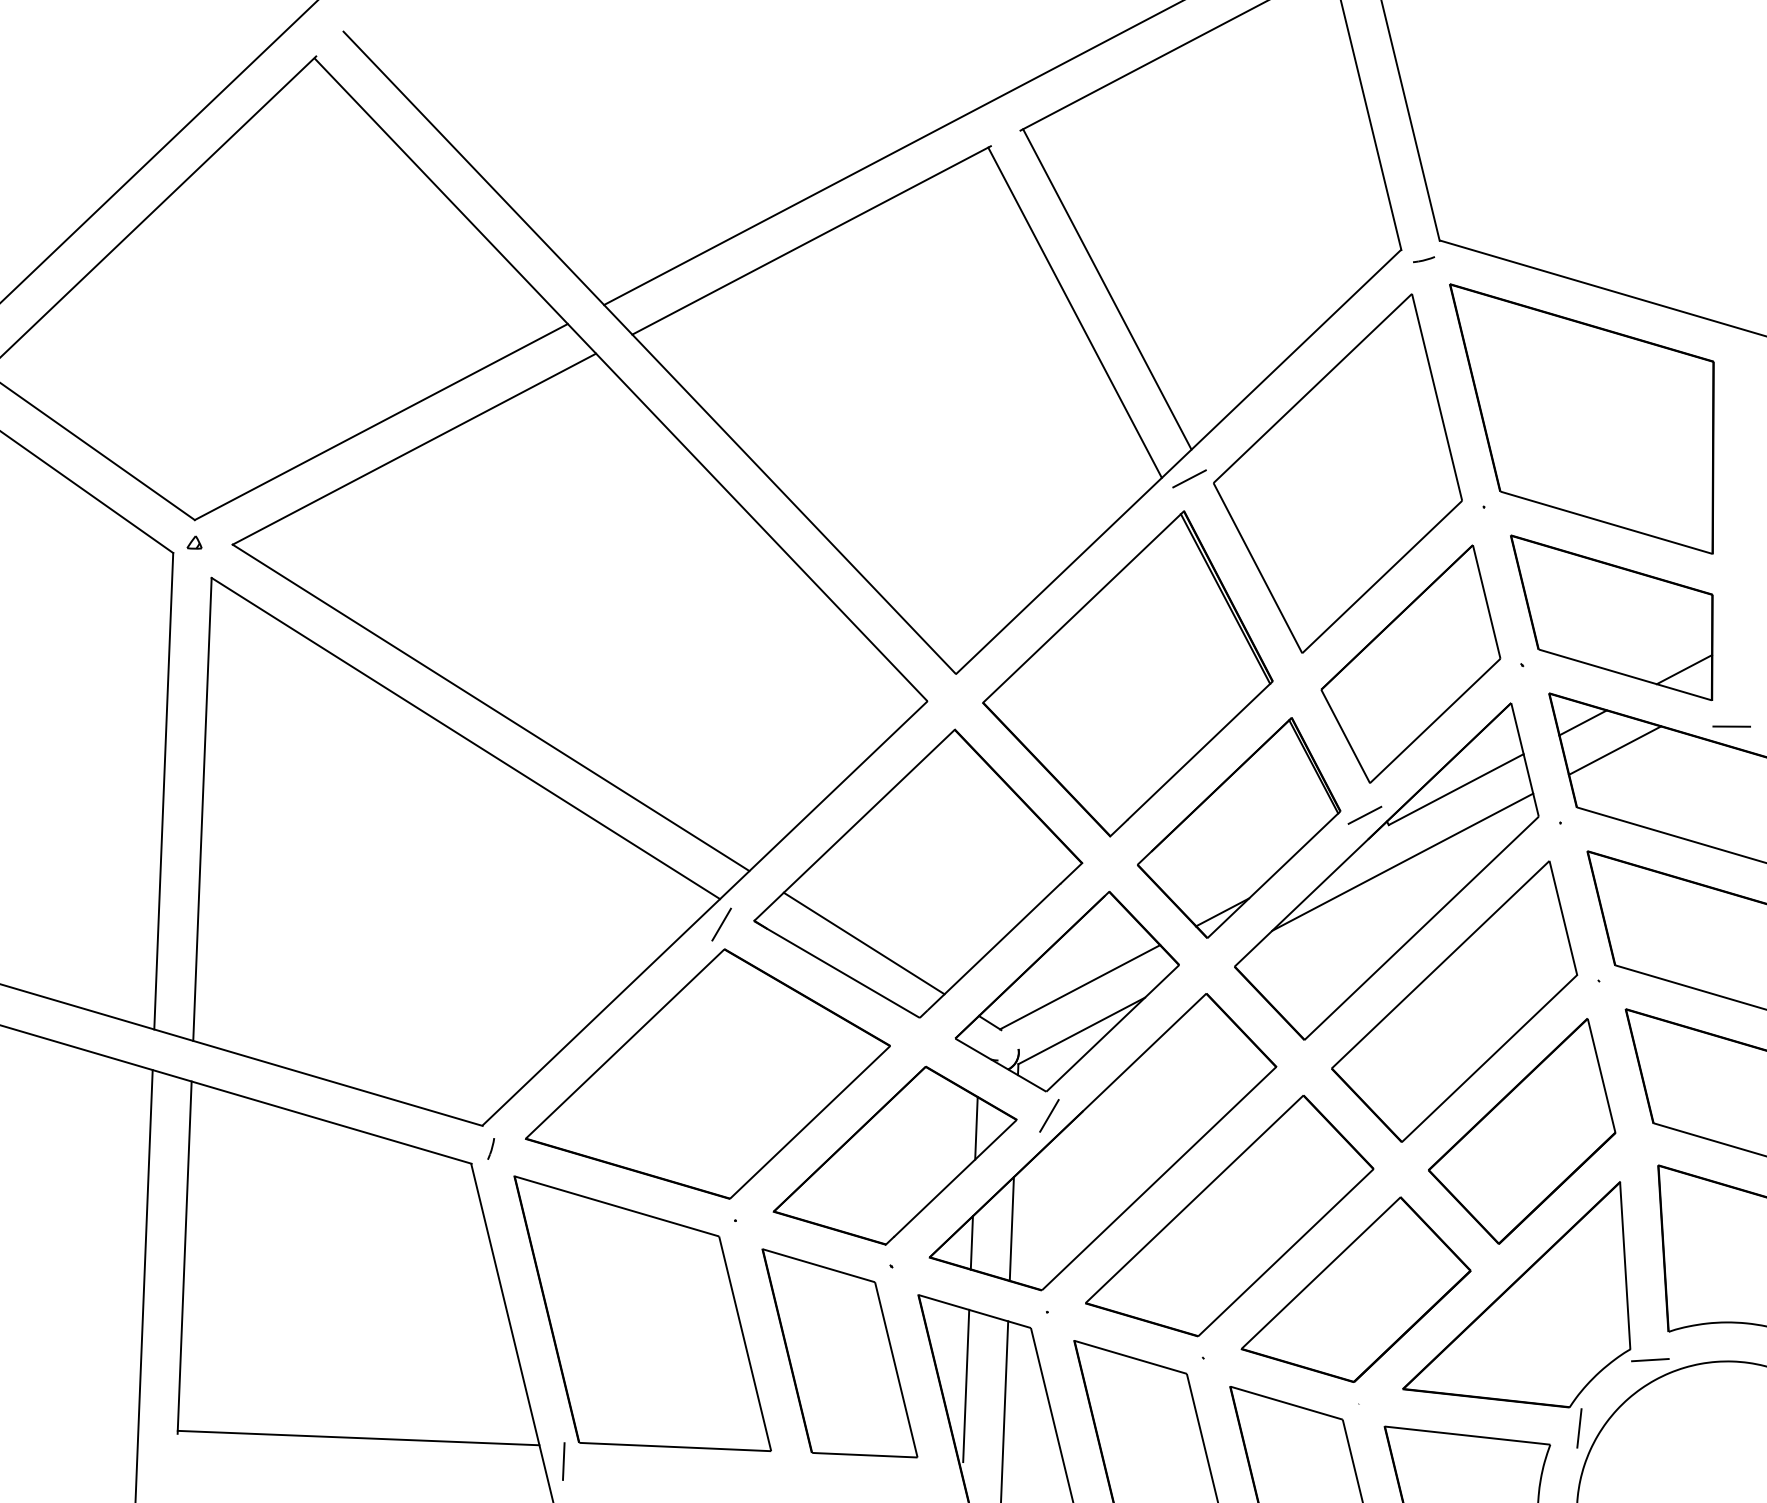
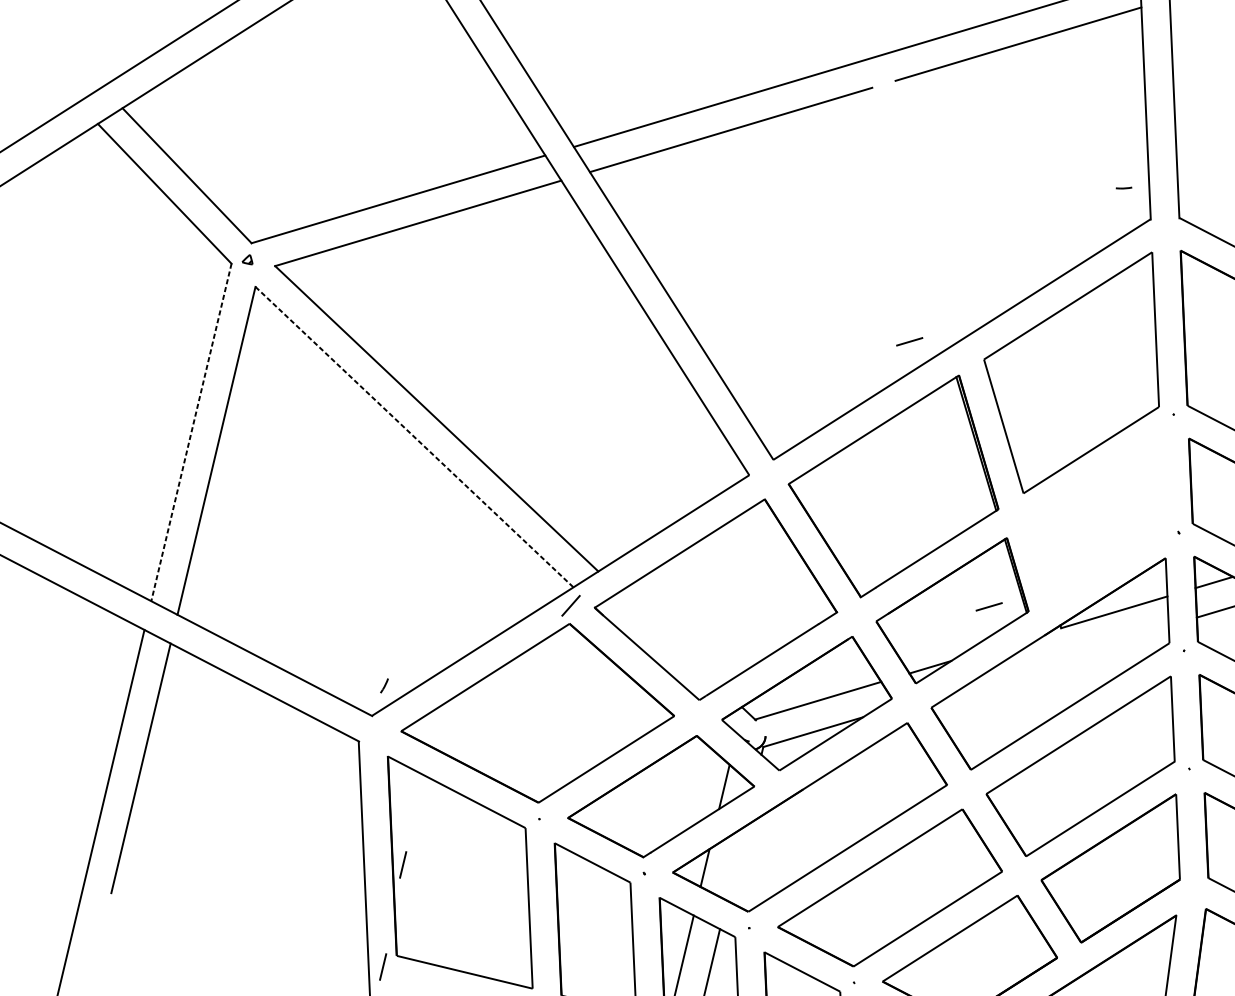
line: (1424, 259) -> (1124, 187), moved
line: (1107, 289) -> (935, 206), removed
line: (1074, 312) -> (908, 218), removed
line: (1189, 478) -> (909, 341), moved
part: (1410, 663) -> (1099, 515), removed
line: (465, 738) -> (414, 437), solid -> dashed
line: (163, 791) -> (191, 432), solid -> dashed
line: (1364, 814) -> (988, 606), moved
line: (1402, 861) -> (1065, 656), removed
line: (863, 943) -> (669, 639), removed
line: (1049, 1115) -> (778, 788), removed
line: (491, 1148) -> (384, 685), moved
line: (1011, 1229) -> (735, 864), removed
line: (563, 1318) -> (402, 864), added
line: (358, 1437) -> (239, 921), removed

